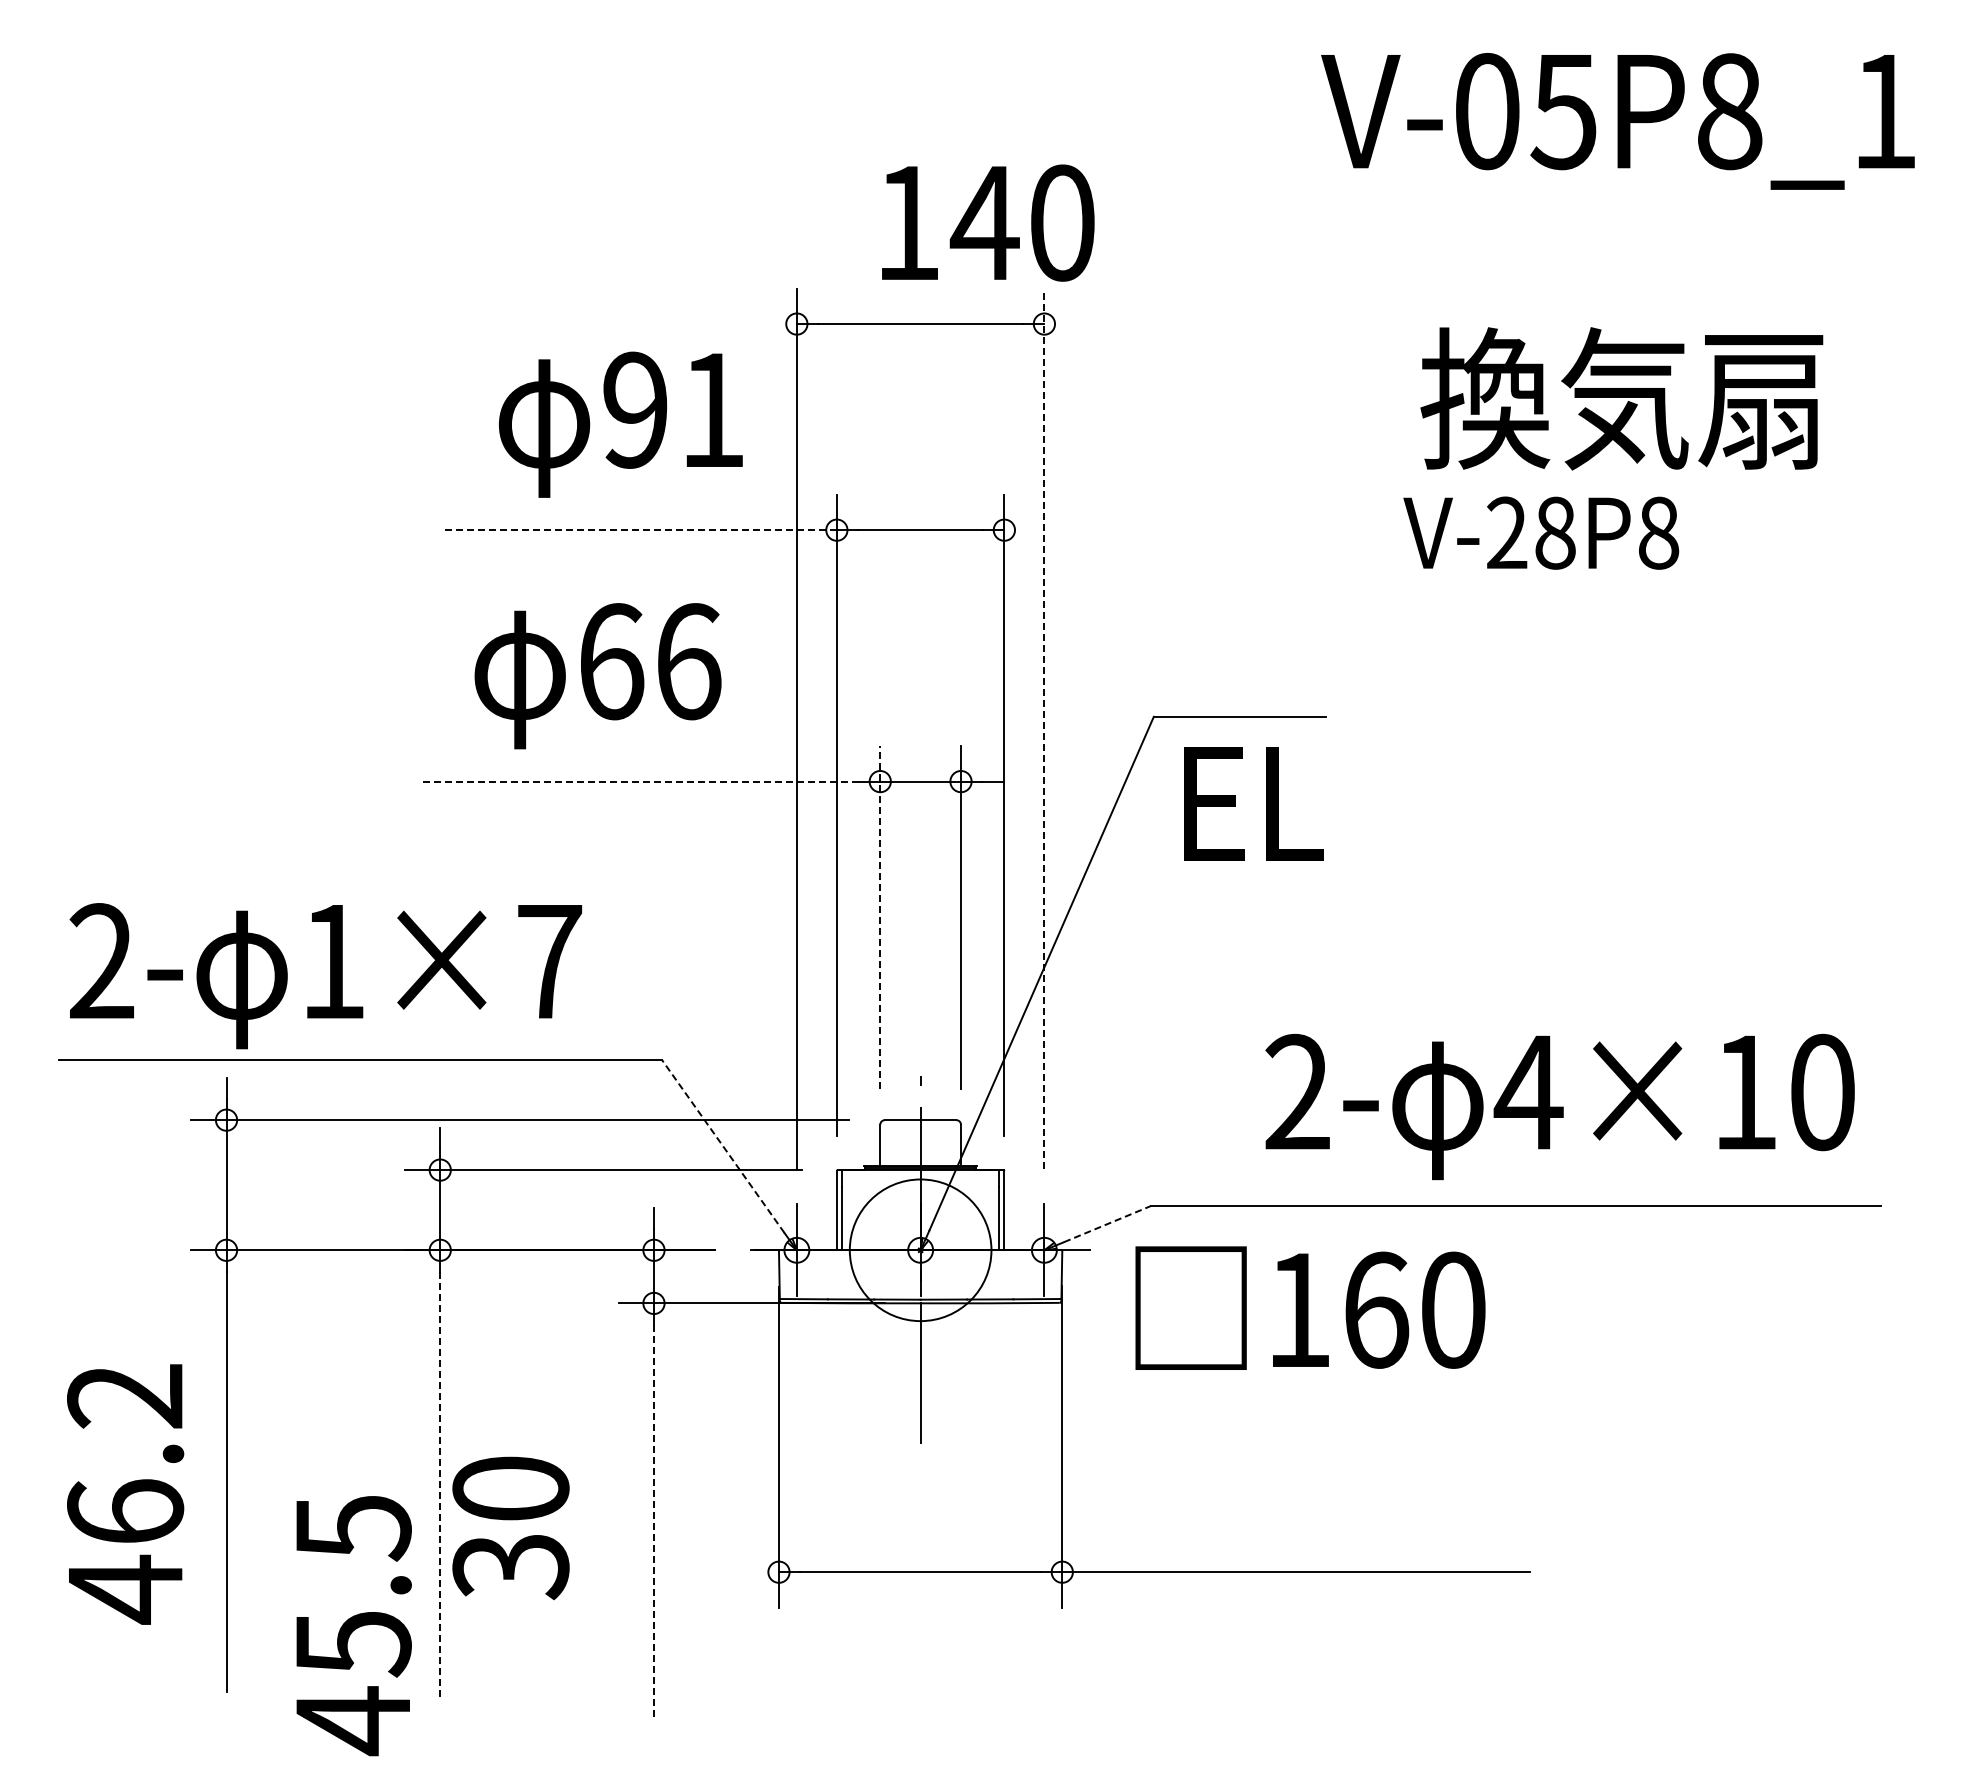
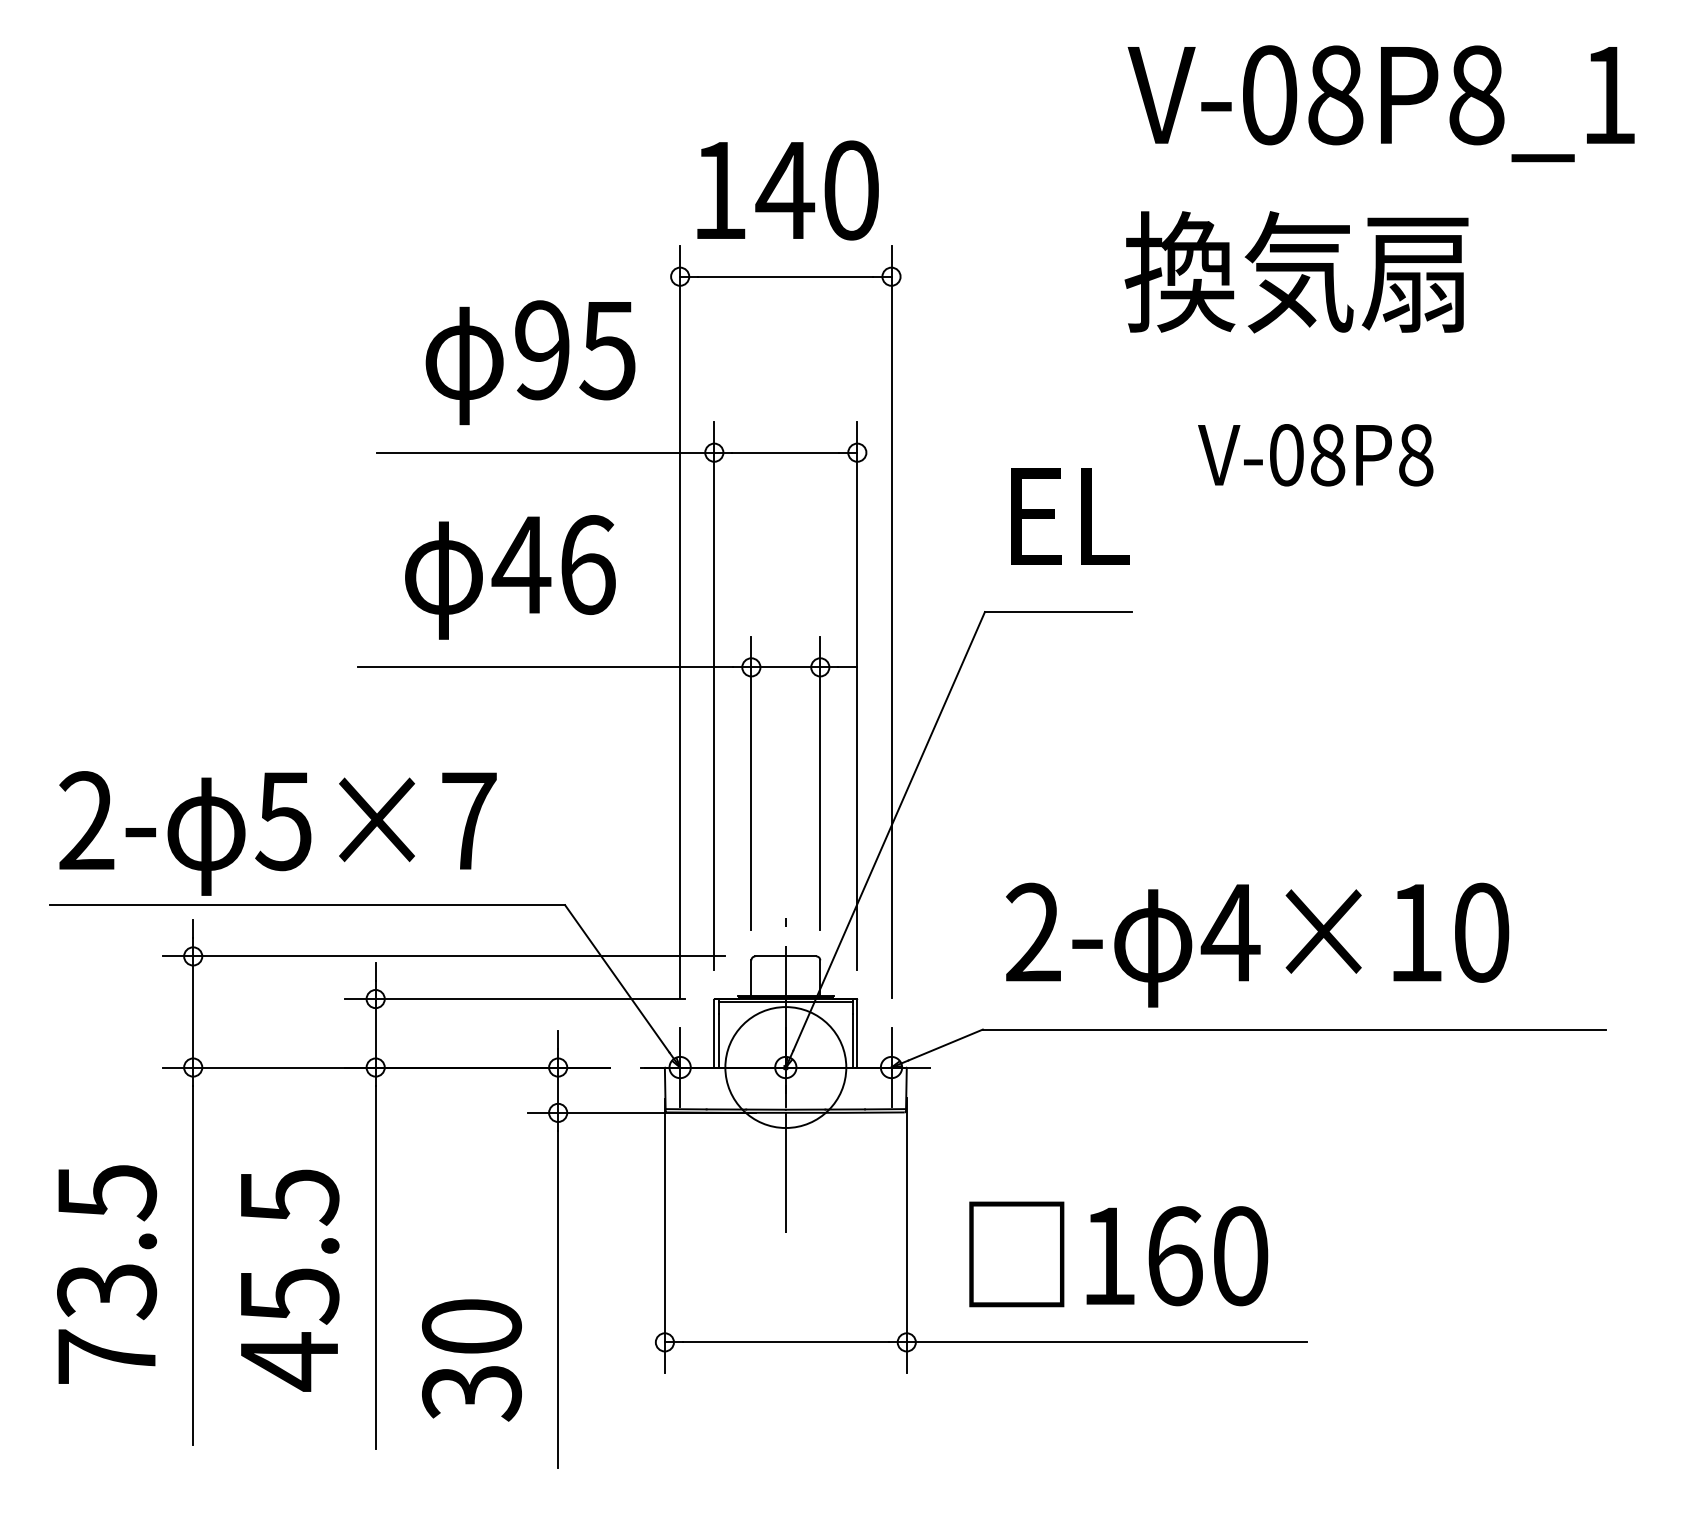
text: (1563, 111) -> (1334, 95), V-05P8_1 -> V-08P8_1
text: (988, 222) -> (788, 190), moved
text: (1621, 398) -> (1296, 271), moved
text: (711, 410) -> (607, 350), 91 -> 95
line: (639, 530) -> (545, 452), dashed -> solid
text: (1507, 532) -> (1286, 454), V-28P8 -> V-08P8
text: (610, 661) -> (521, 564), 66 -> 46
line: (1044, 728) -> (891, 622), dashed -> solid
line: (639, 781) -> (545, 667), dashed -> solid
text: (1253, 803) -> (1070, 516), moved
line: (880, 917) -> (751, 783), dashed -> solid
text: (331, 962) -> (282, 821), 1×7 -> 5×7
text: (1559, 1106) -> (1257, 944), moved
line: (723, 1146) -> (617, 978), dashed -> solid
line: (920, 1173) -> (785, 1001), added
line: (1108, 1223) -> (946, 1044), dashed -> solid
text: (1310, 1307) -> (1118, 1253), moved
line: (440, 1484) -> (375, 1267), dashed -> solid
text: (125, 1494) -> (106, 1276), 46.2 -> 73.5
line: (653, 1522) -> (557, 1299), dashed -> solid
text: (510, 1528) -> (471, 1360), moved
text: (353, 1626) -> (289, 1281), moved

